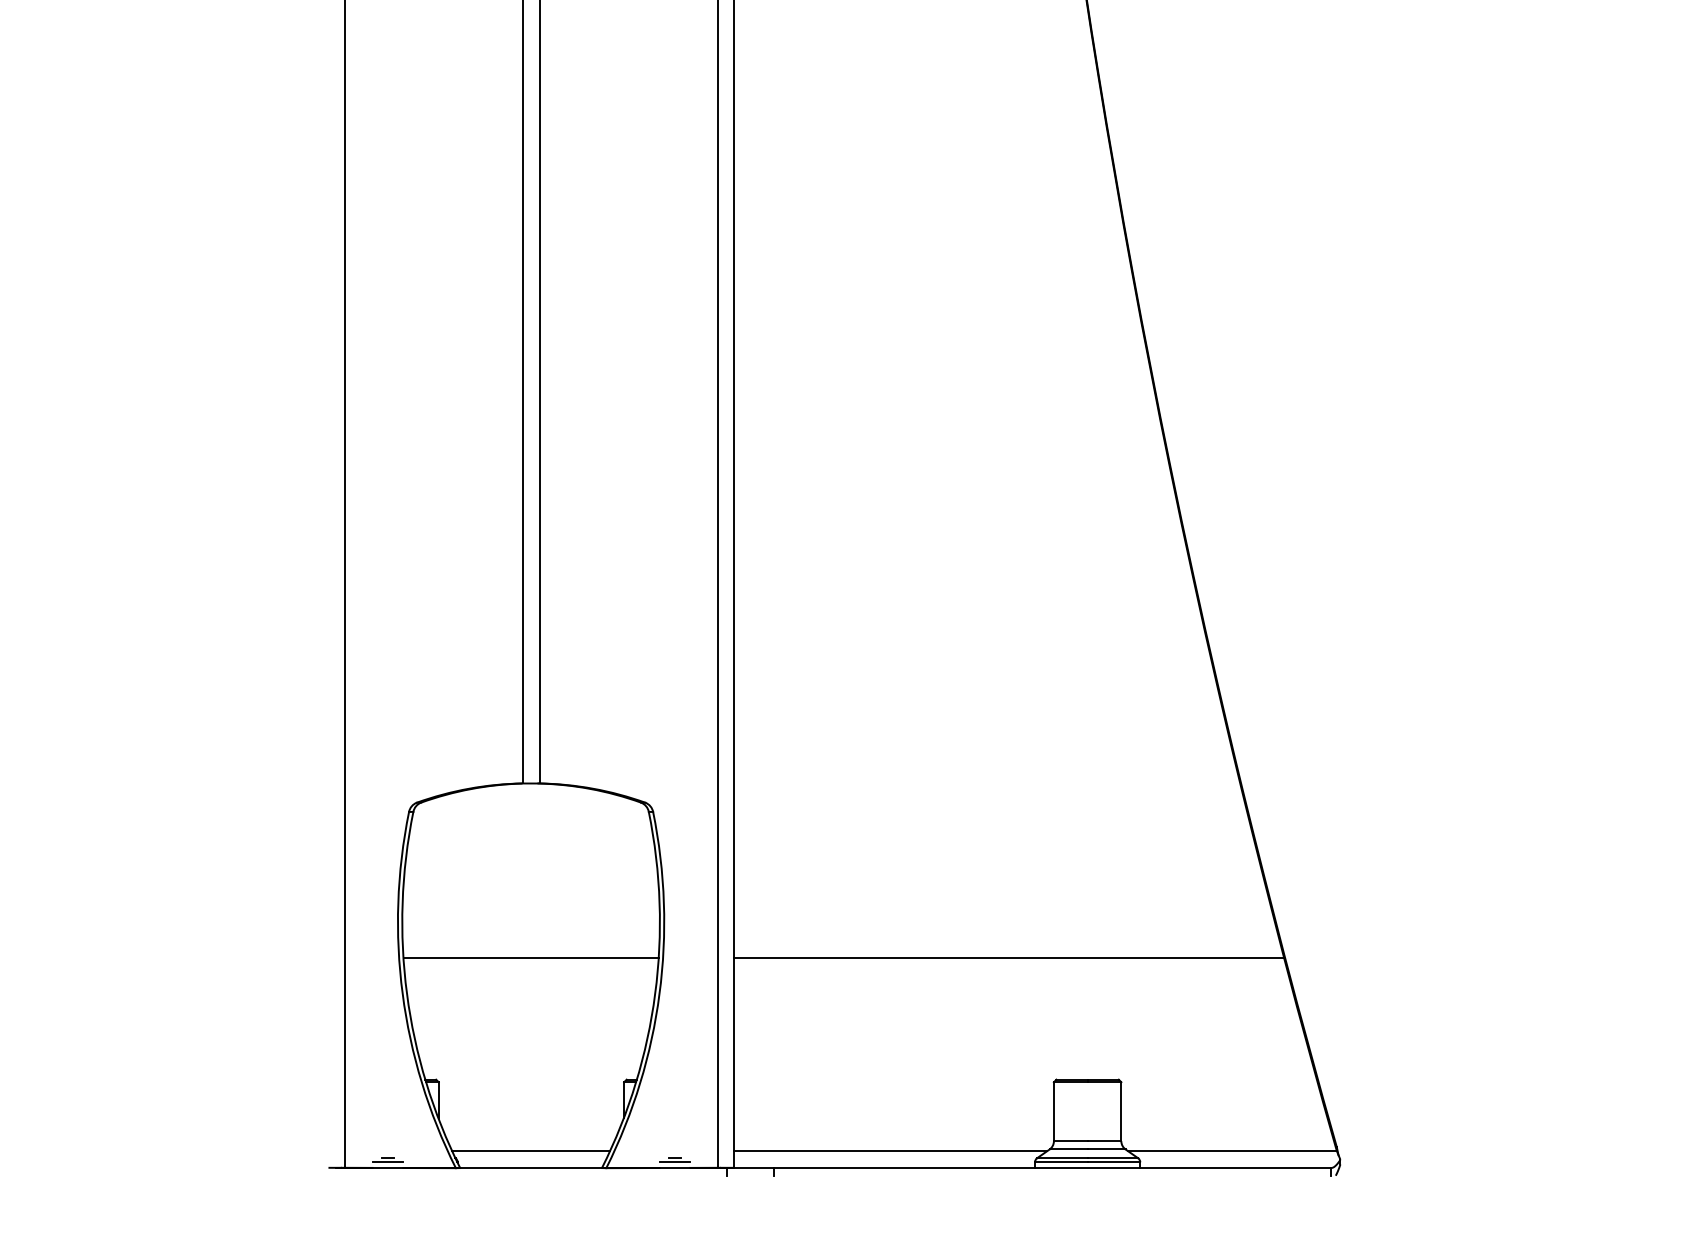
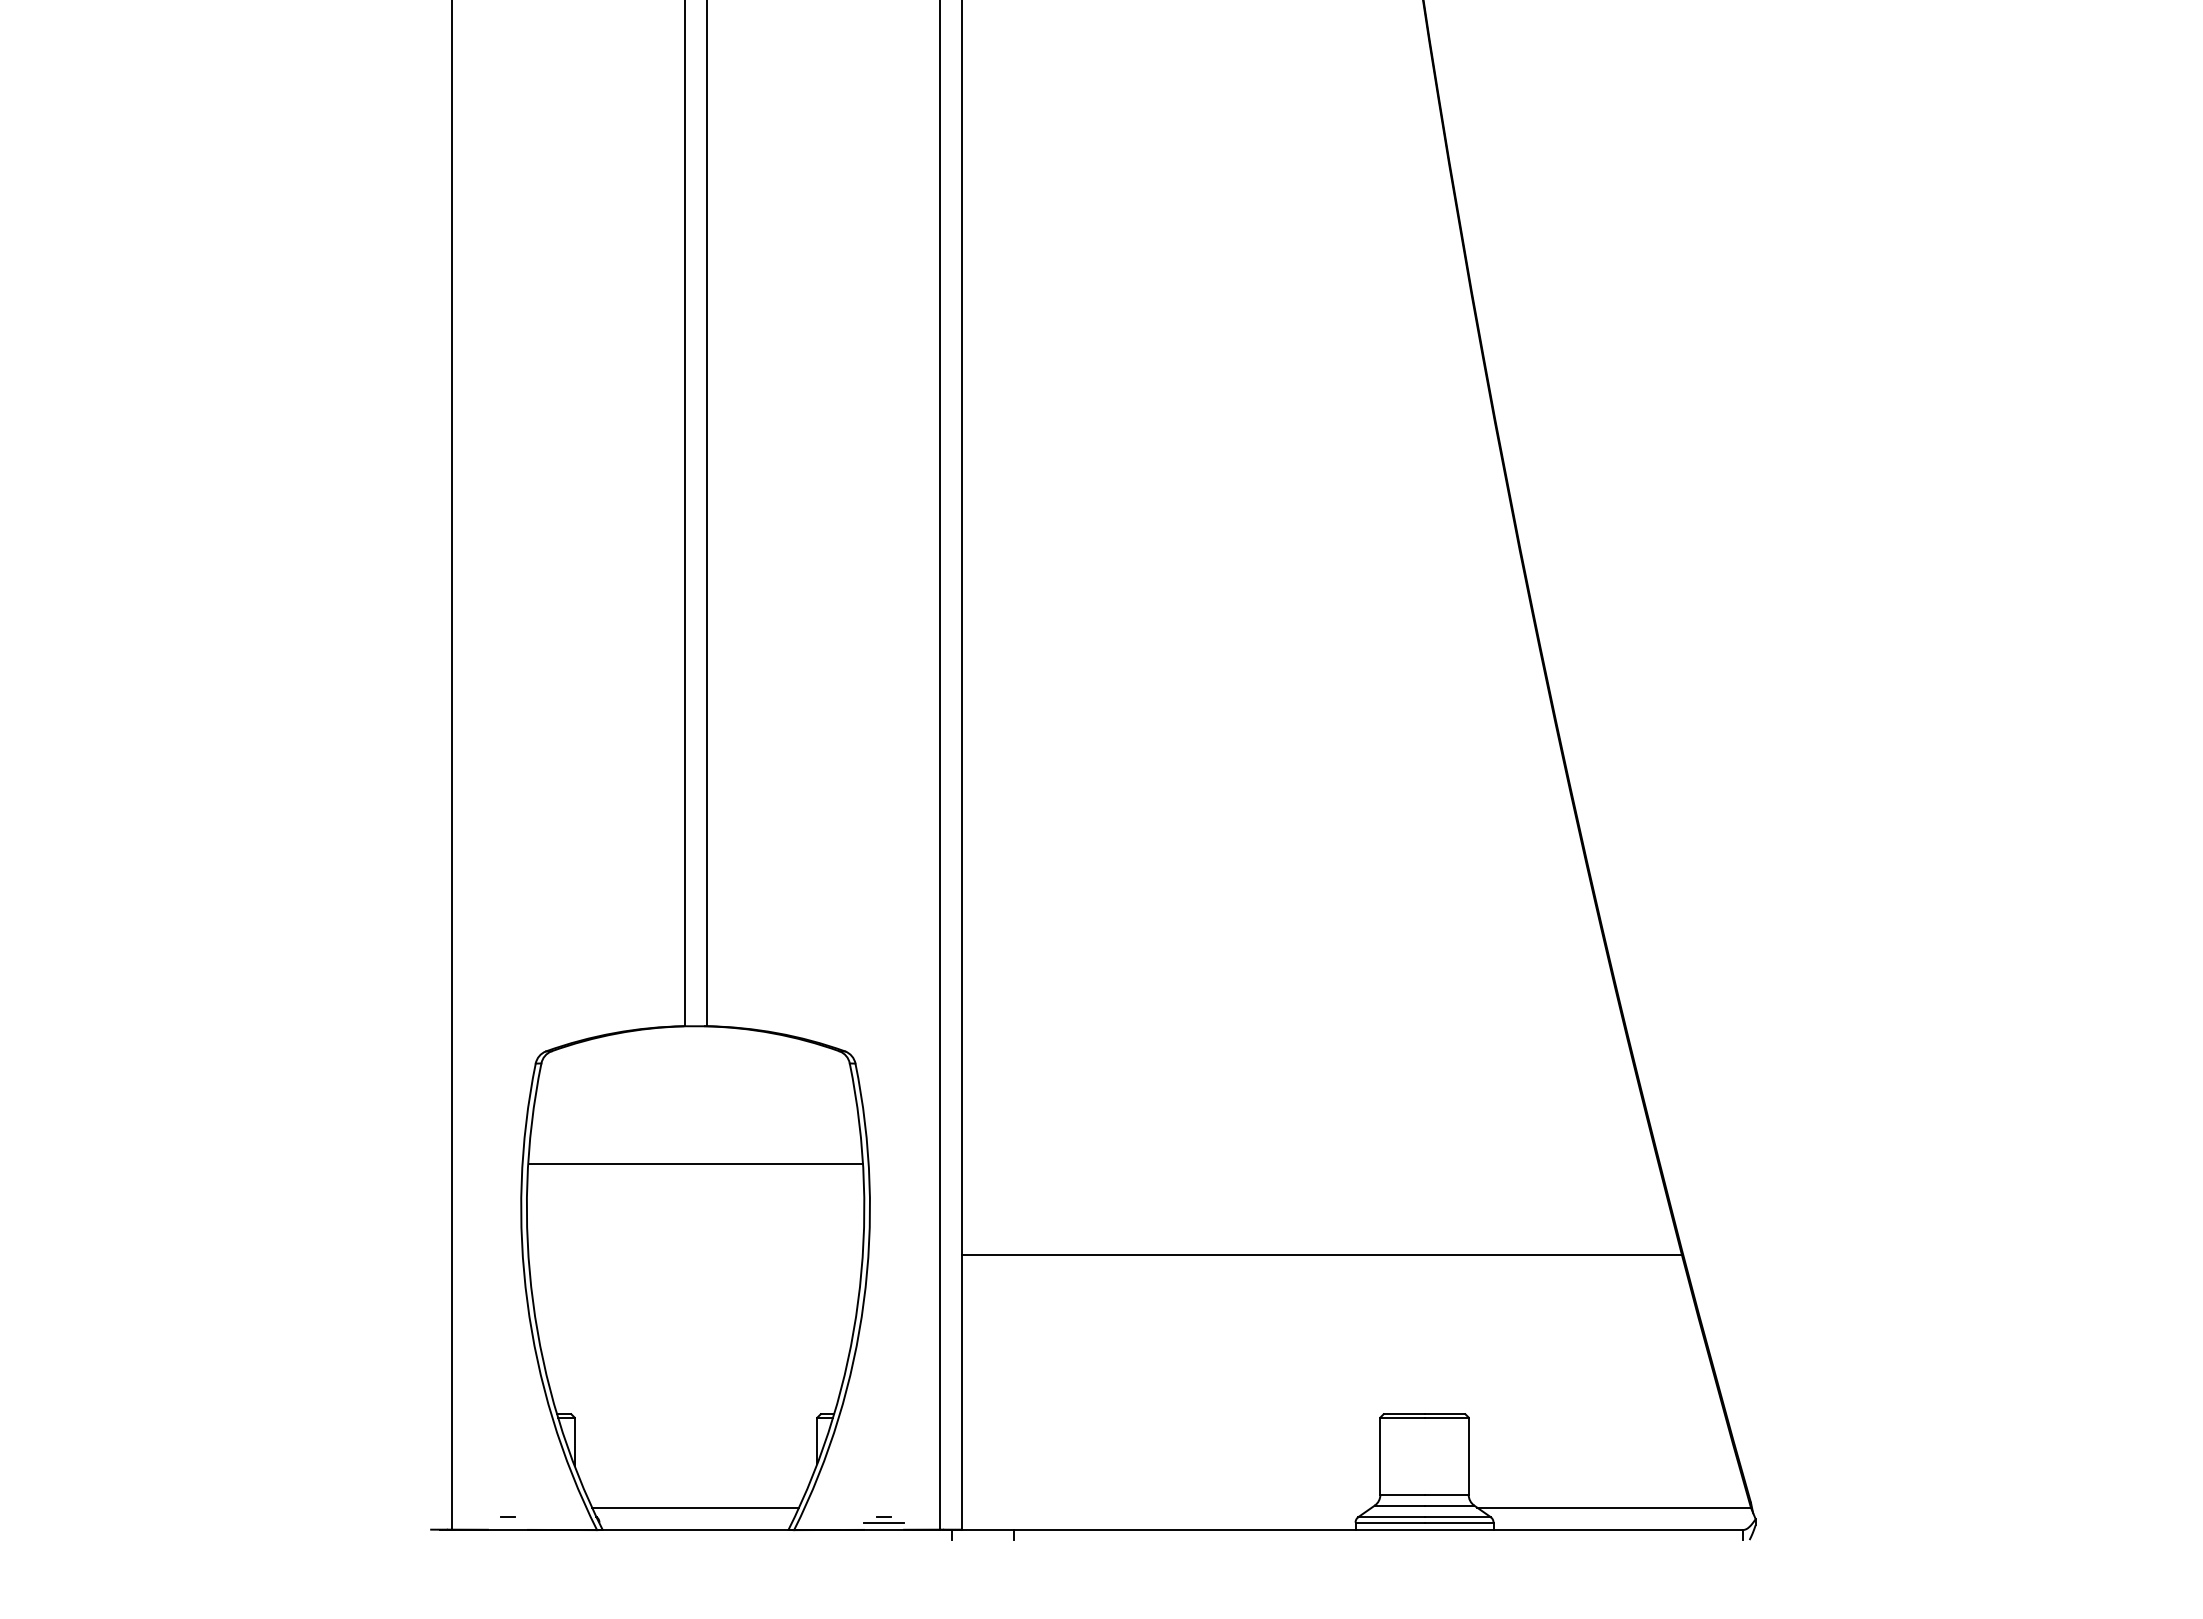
line: (530, 958) -> (694, 1163), moved
line: (890, 1151) -> (1166, 1508), removed
line: (387, 1162) -> (507, 1522), removed

